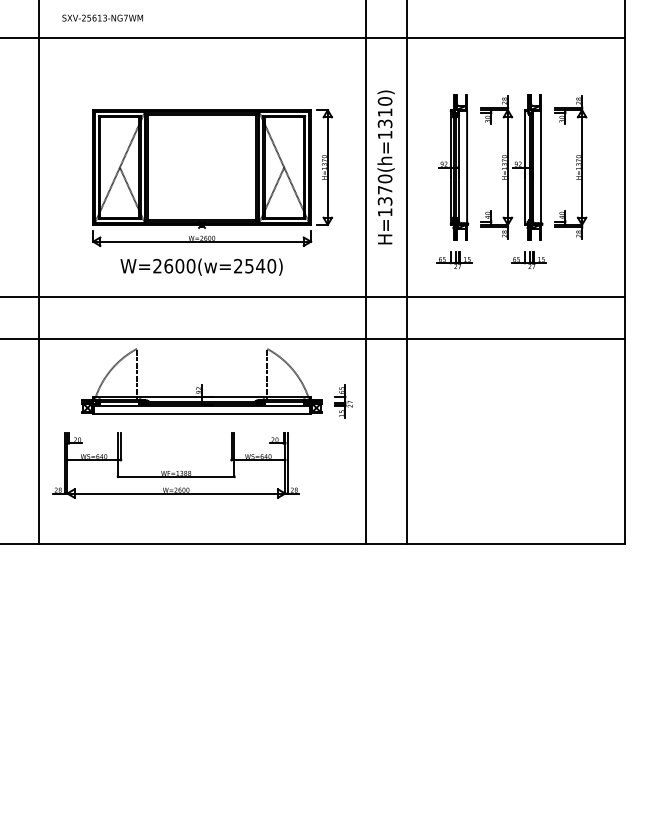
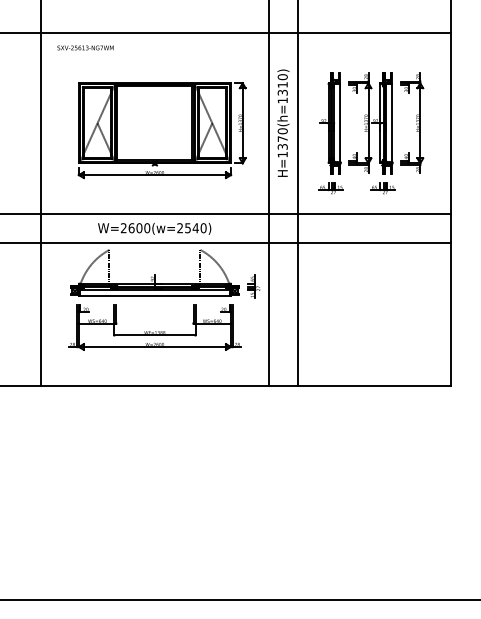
text: (102, 17) -> (85, 47), moved
text: (201, 266) -> (154, 228), moved
part: (175, 465) -> (154, 327), moved

